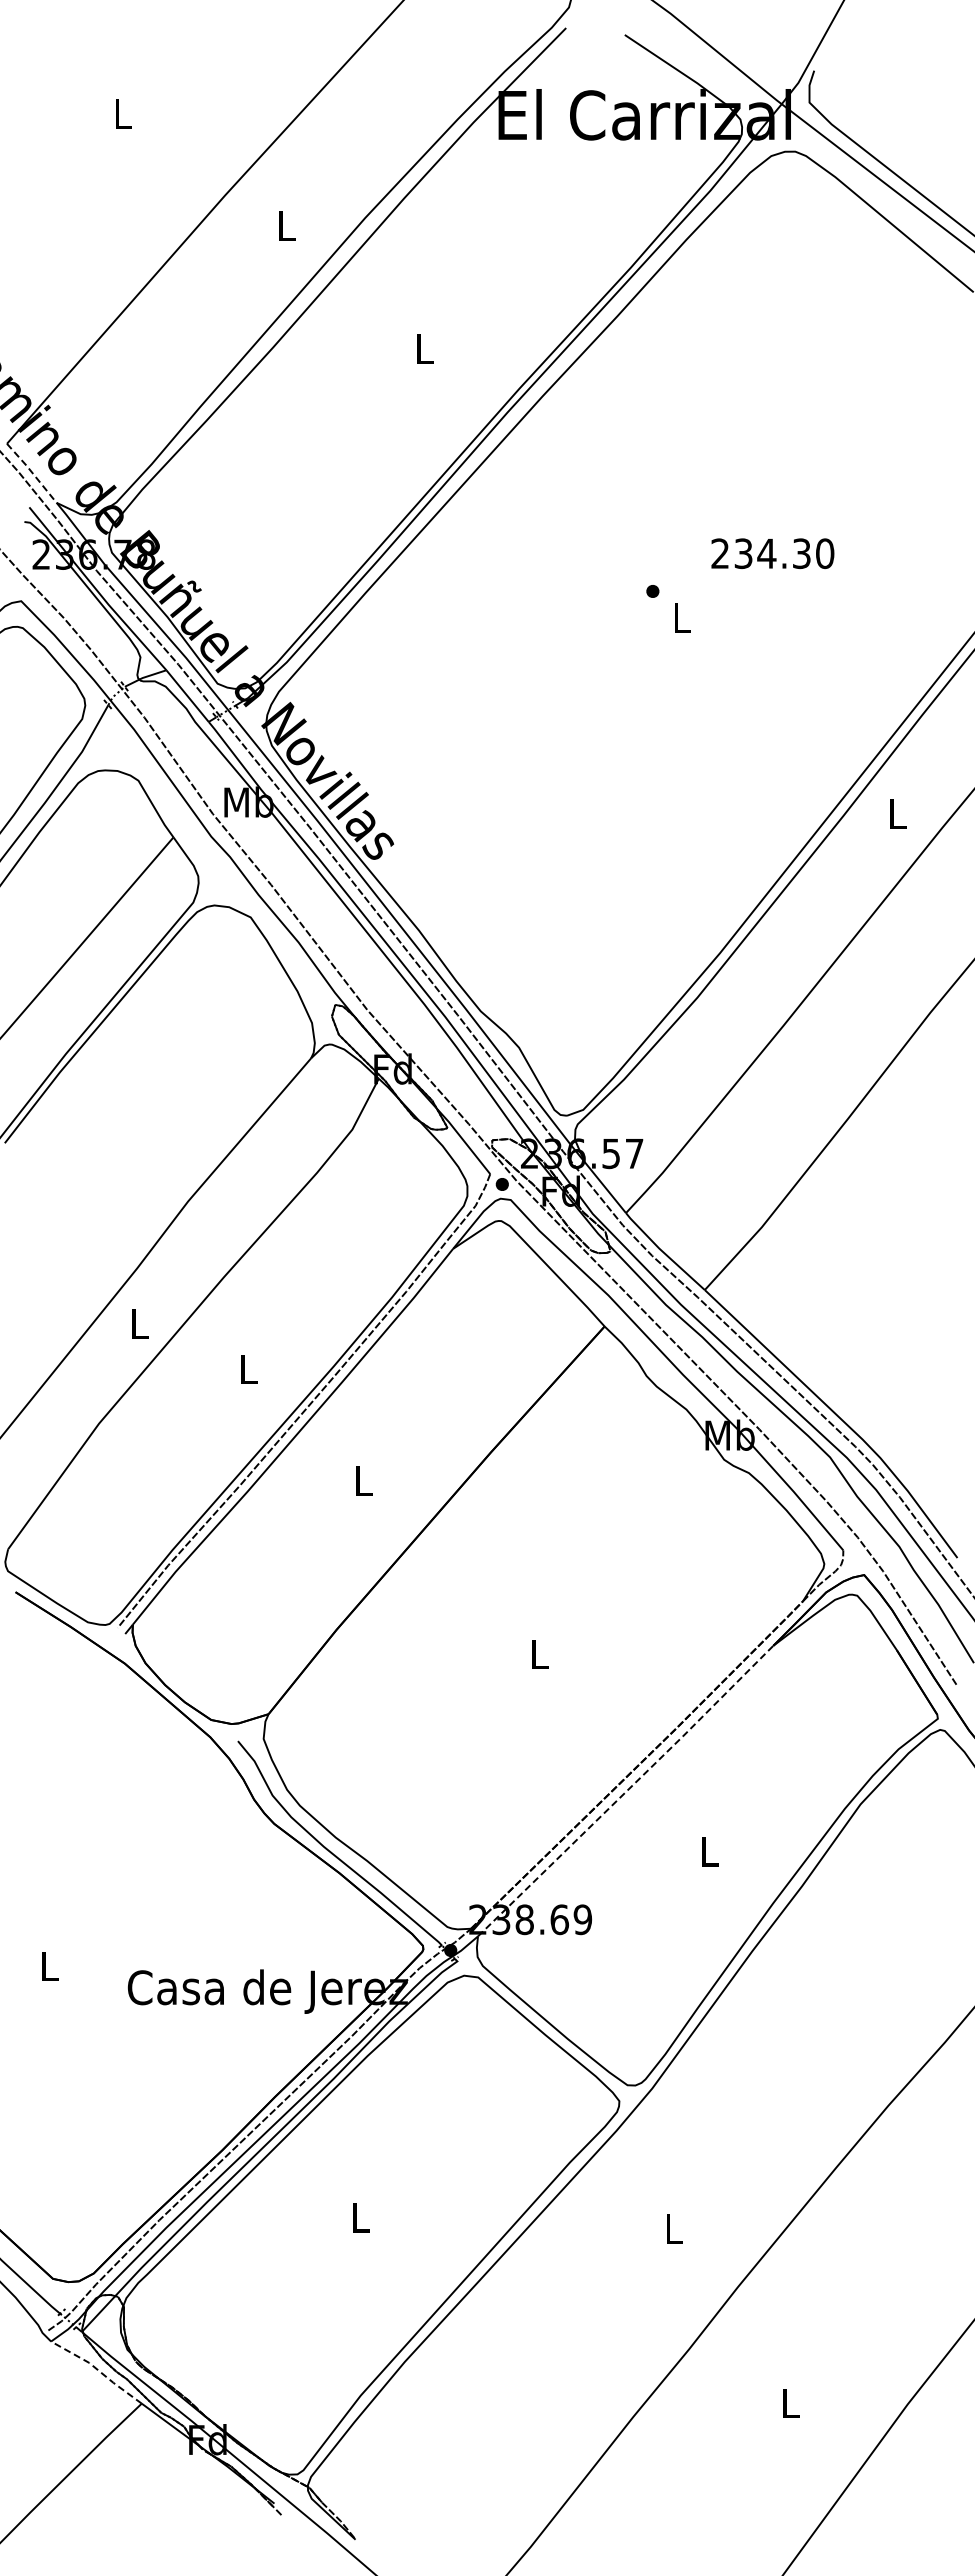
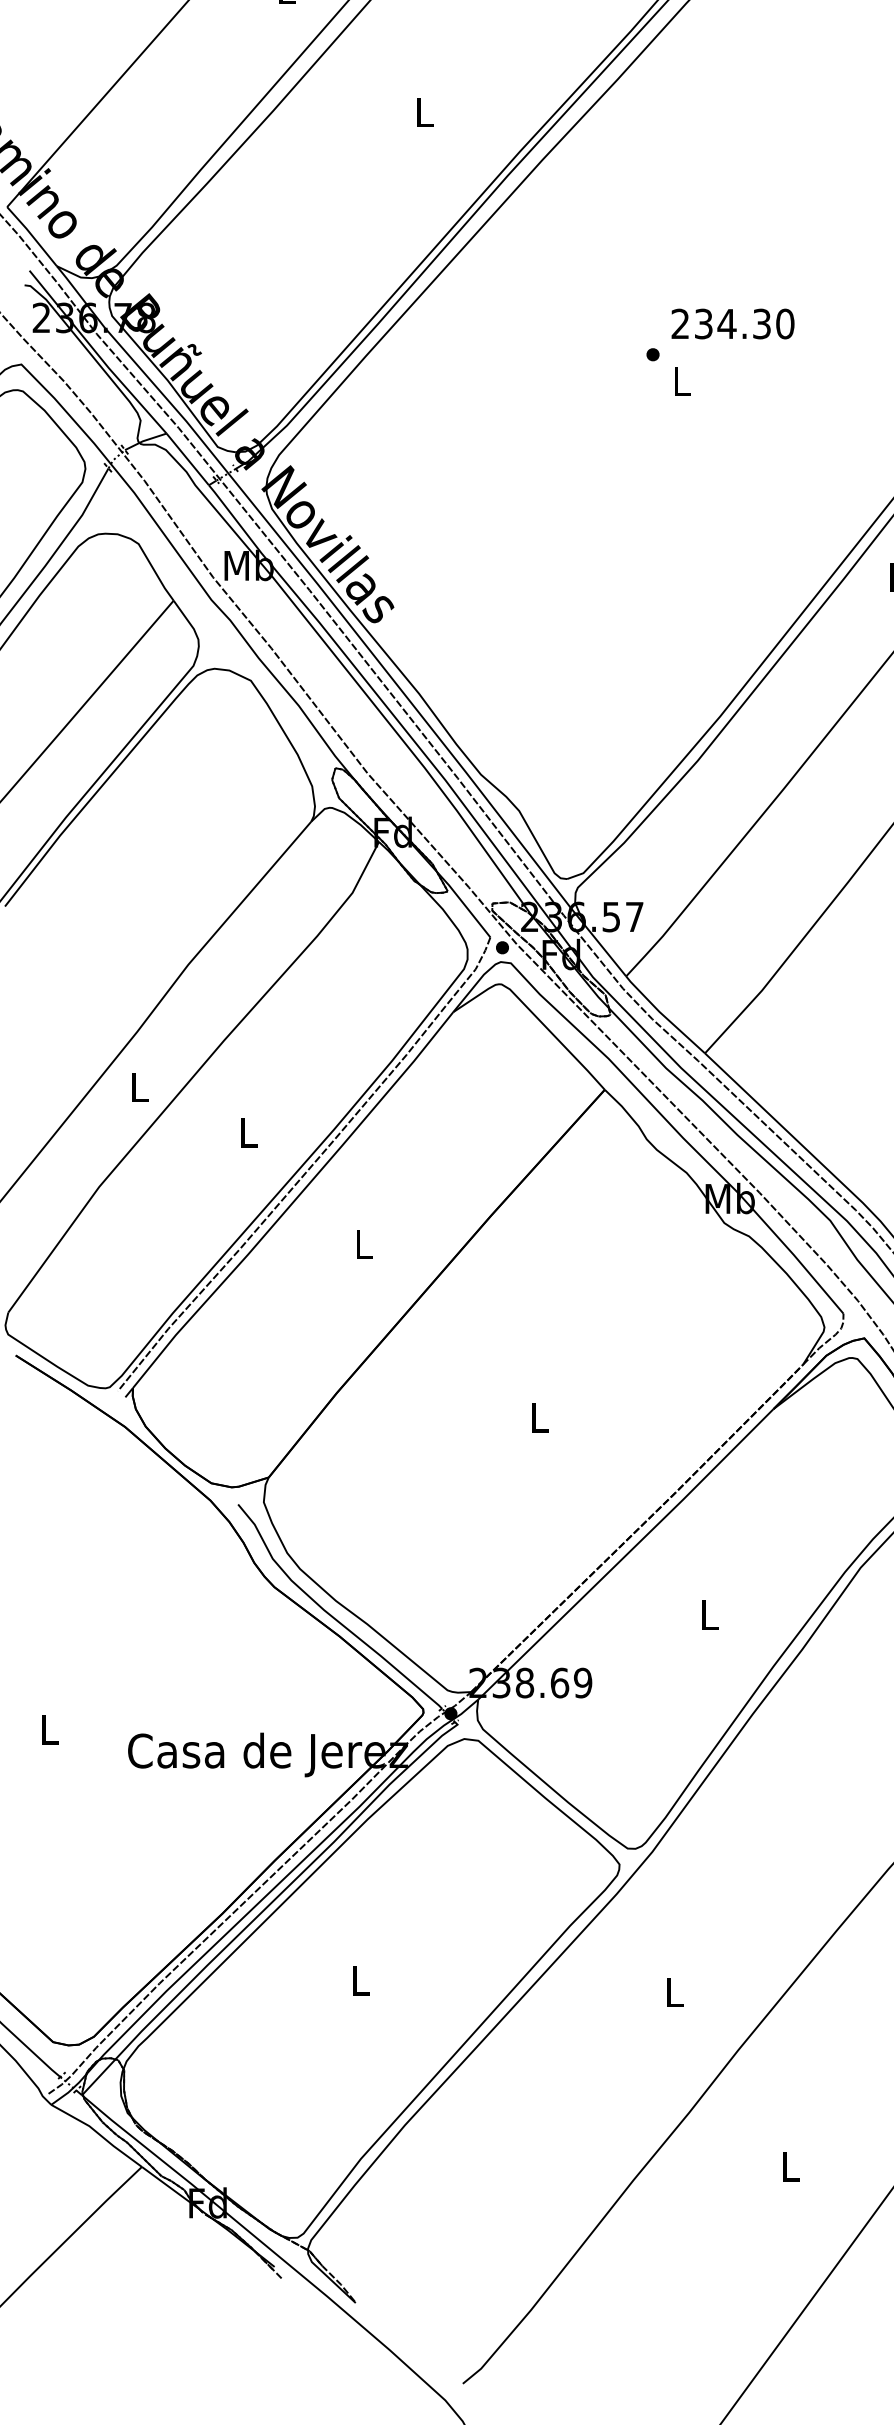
line: (32, 473) -> (32, 236), dashed -> solid
text: (772, 553) -> (732, 323), moved
line: (627, 1790) -> (627, 1553), dashed -> solid
line: (98, 2370) -> (98, 2133), dashed -> solid

